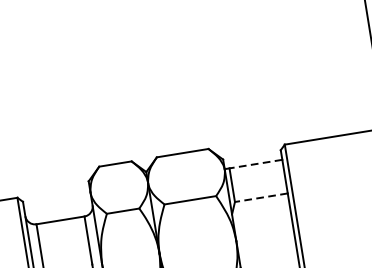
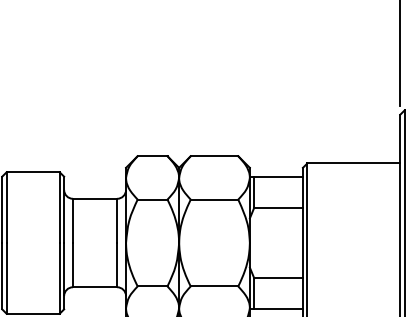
line: (255, 163) -> (278, 176), dashed -> solid
line: (261, 197) -> (278, 207), dashed -> solid

